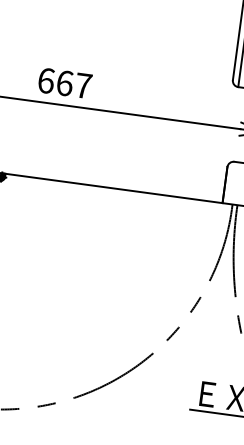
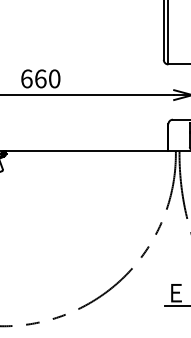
text: (83, 85) -> (54, 78), 667 -> 660

